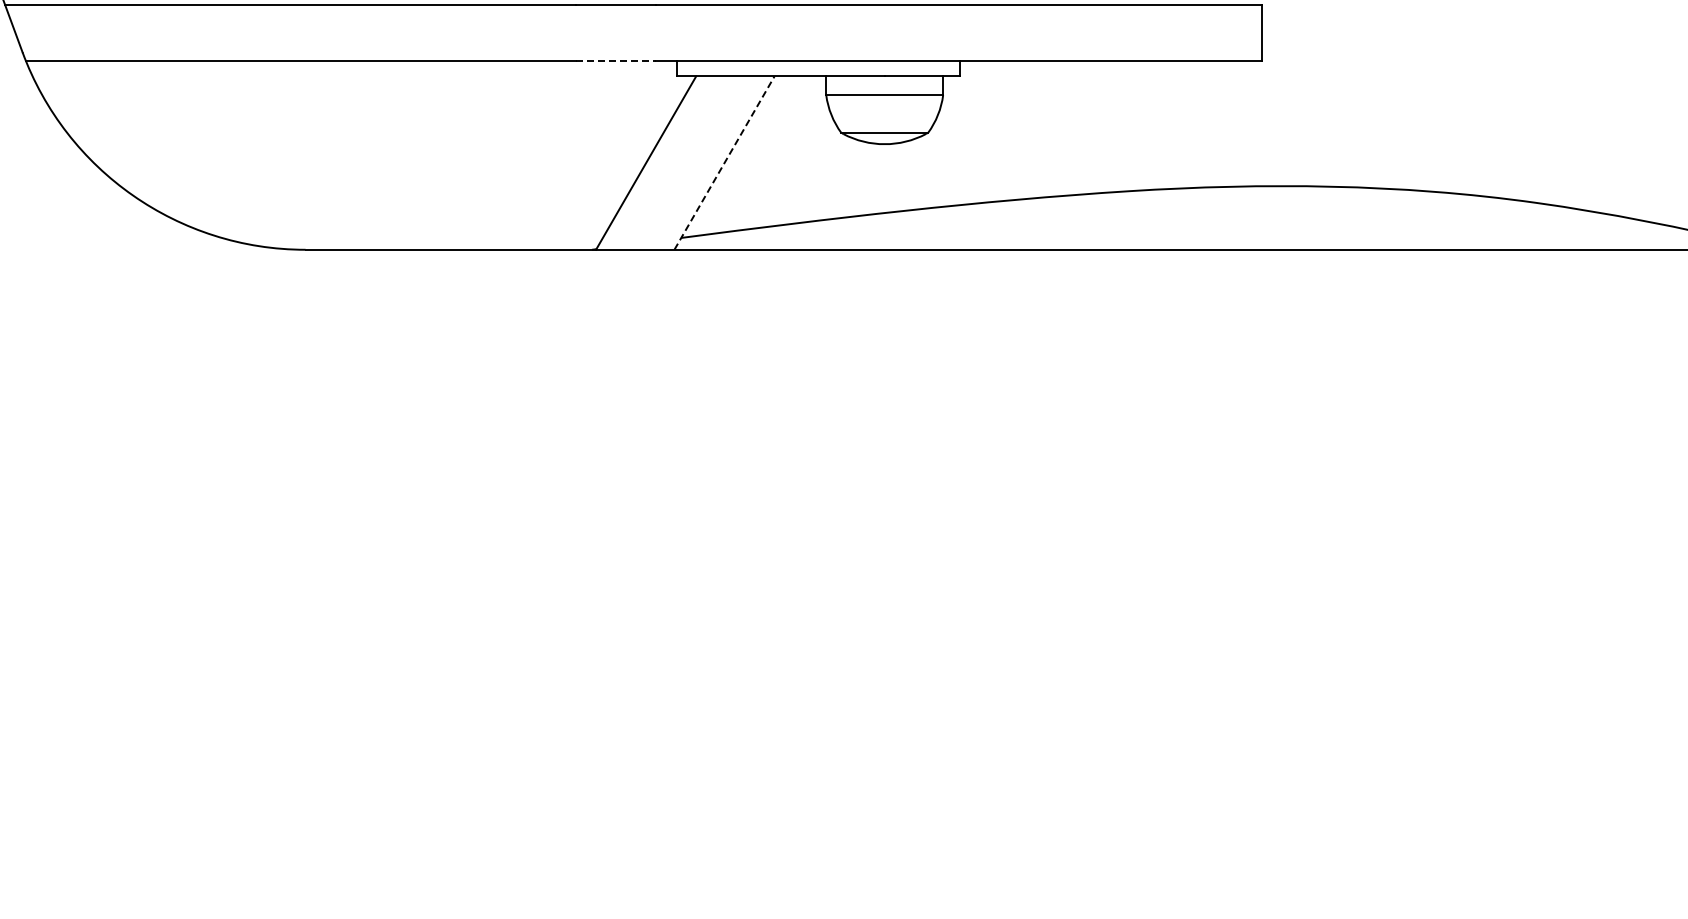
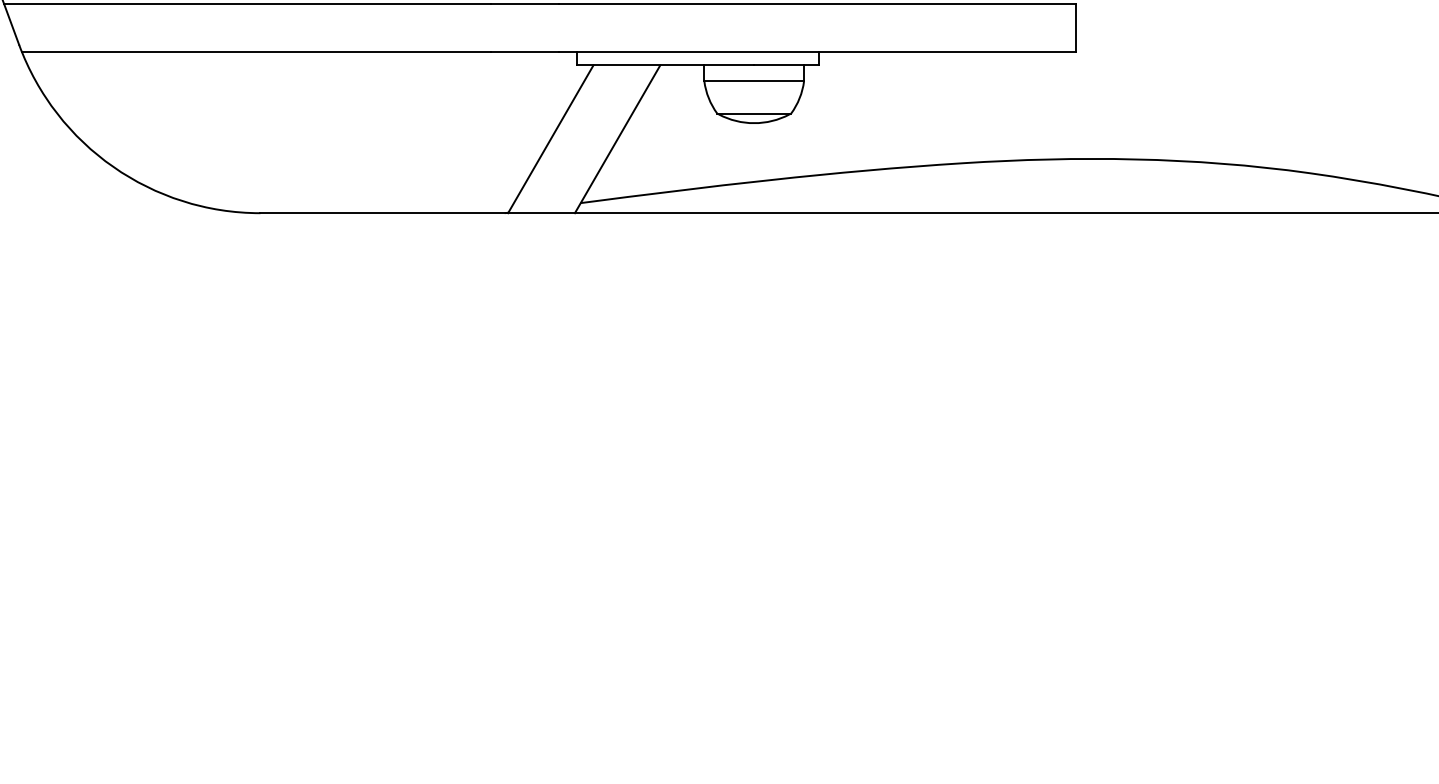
line: (615, 61) -> (524, 52), dashed -> solid
line: (724, 162) -> (617, 138), dashed -> solid

